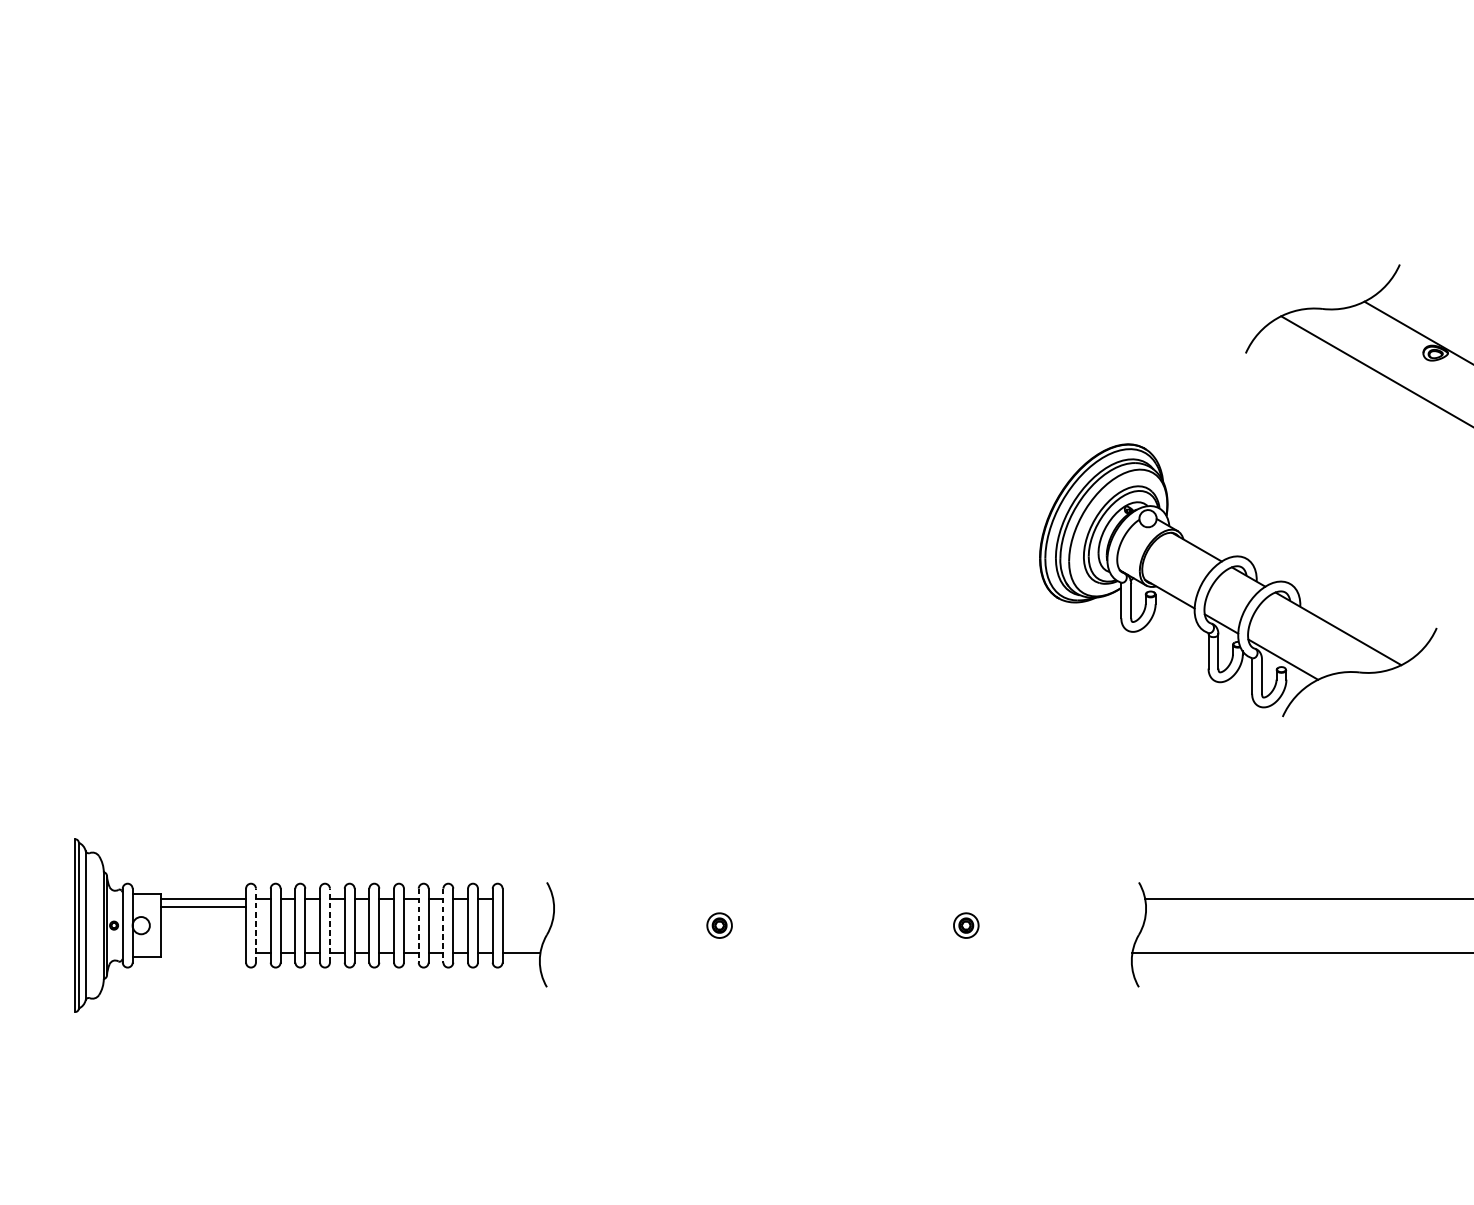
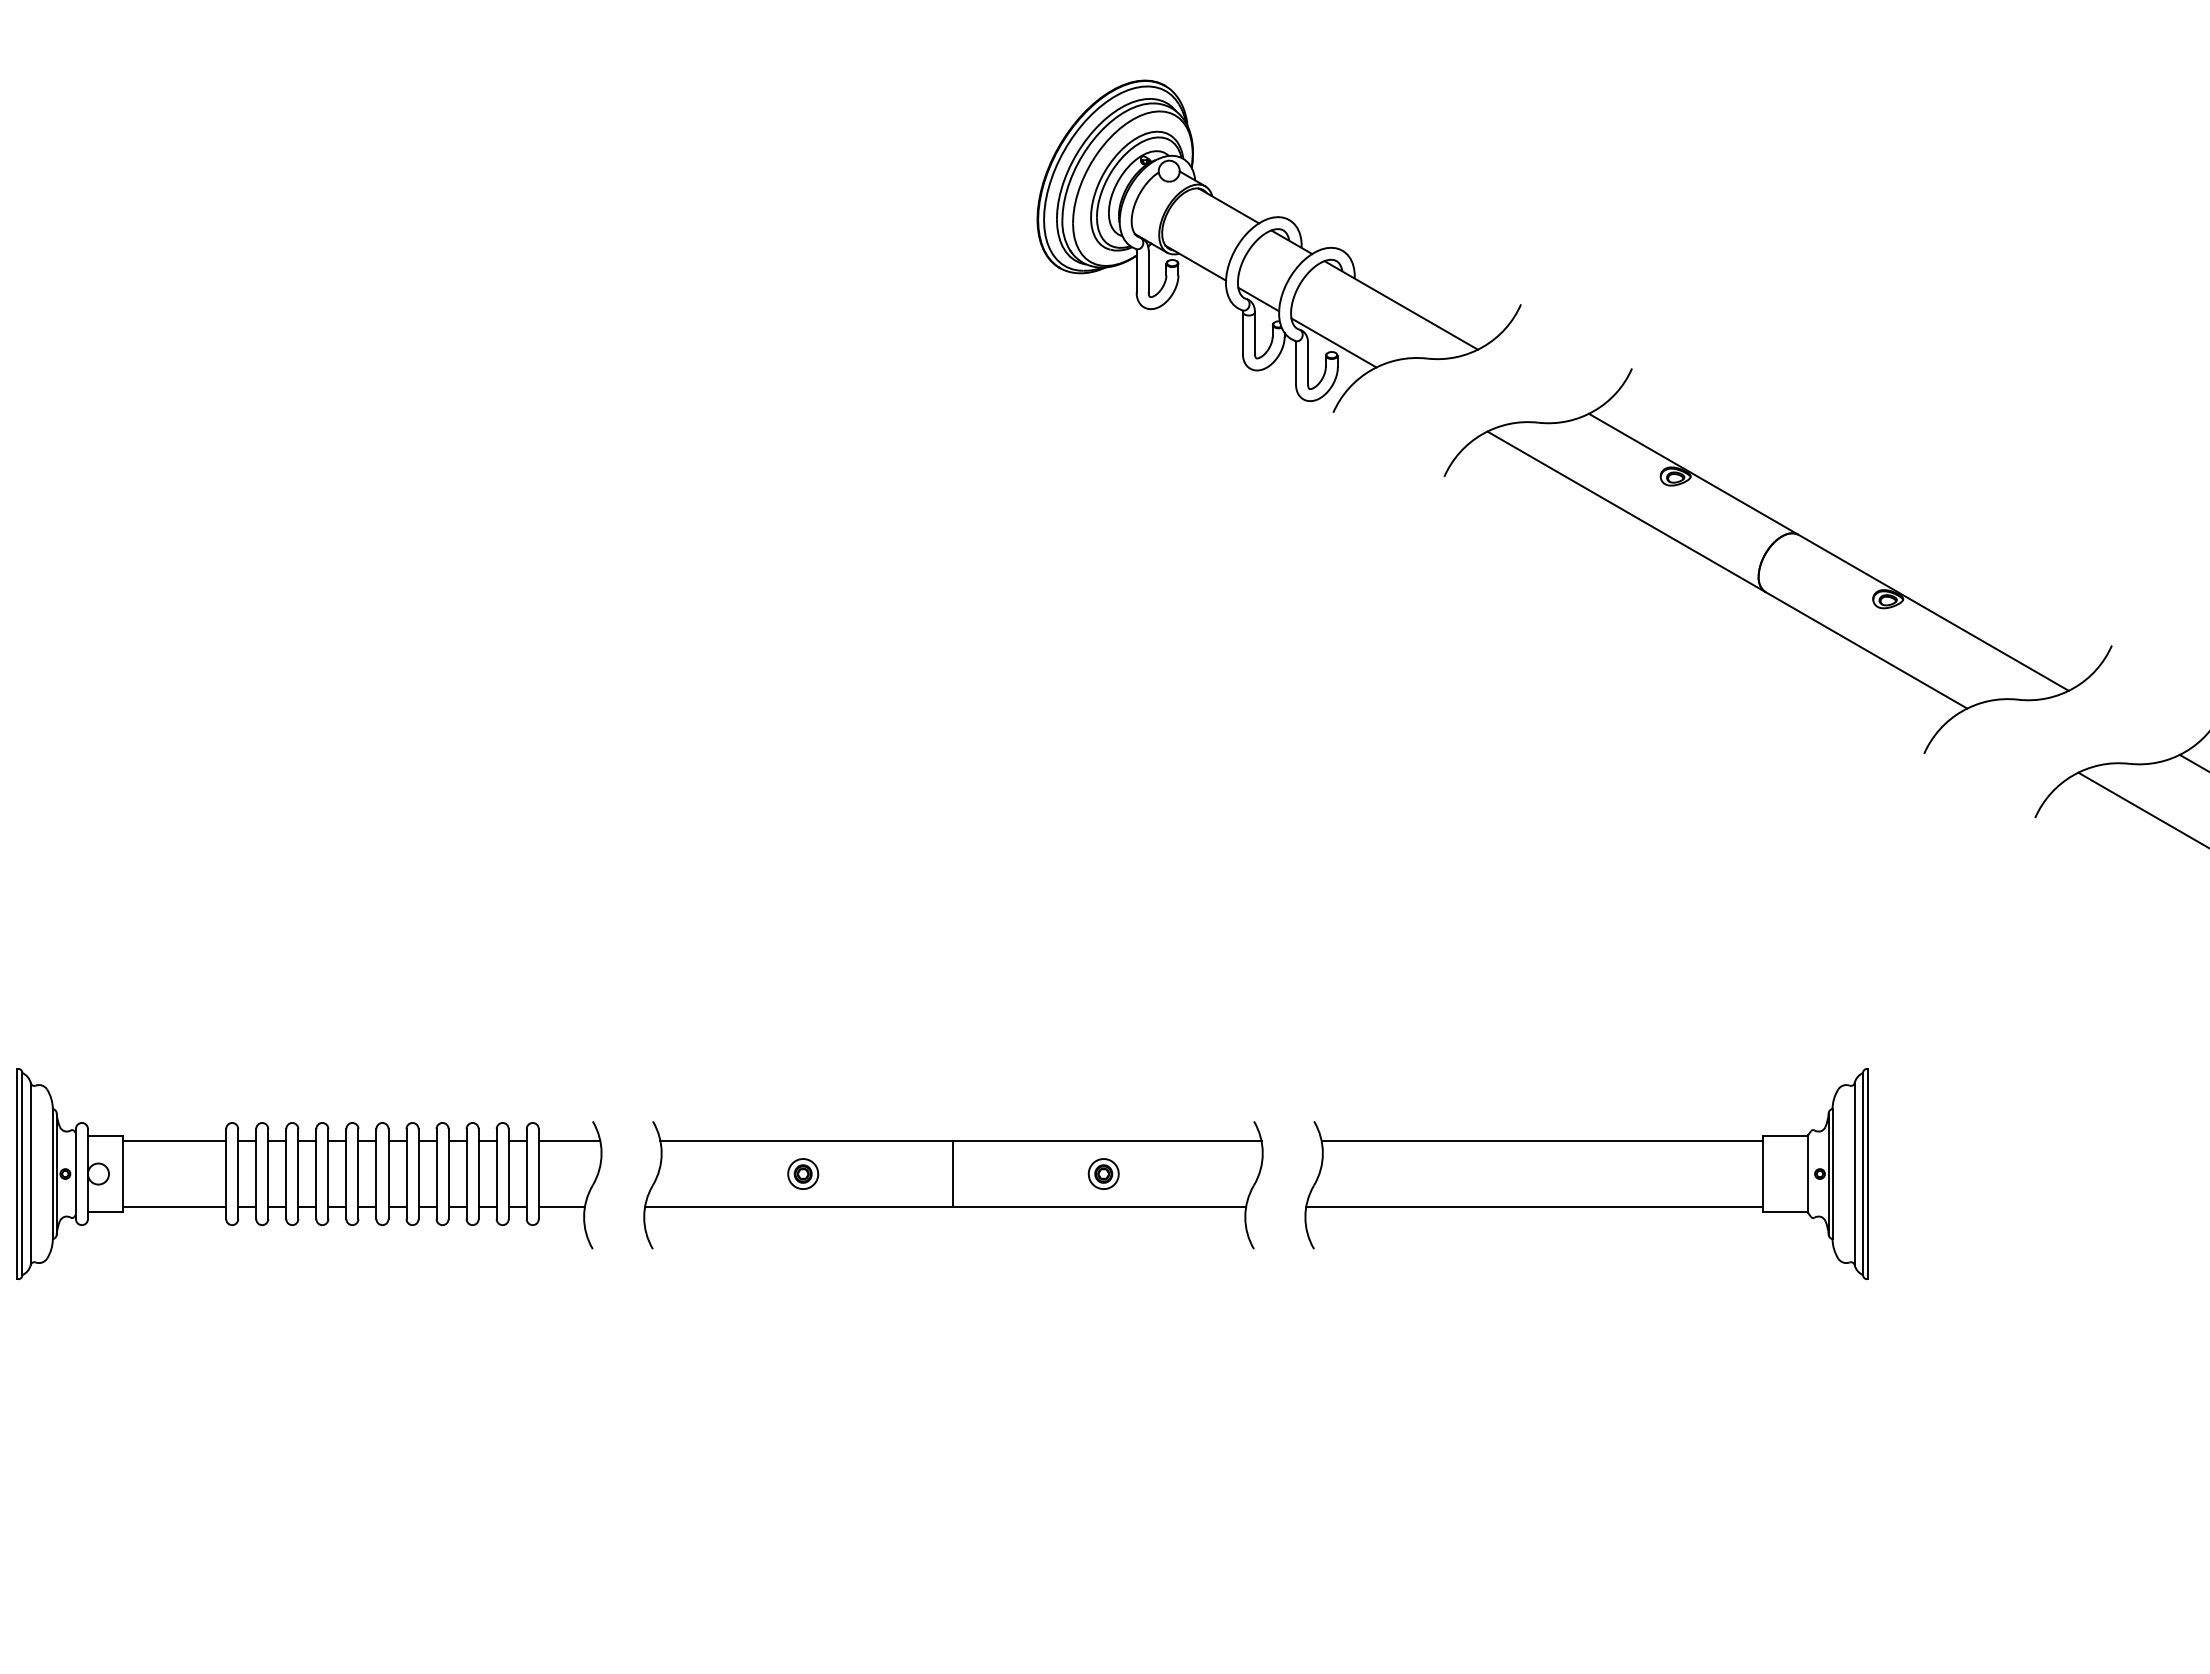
part: (1237, 579) -> (1278, 245), moved
line: (527, 898) -> (569, 1141), added
line: (203, 907) -> (174, 1207), moved
line: (256, 925) -> (238, 1173), dashed -> solid
line: (330, 925) -> (328, 1173), dashed -> solid
line: (418, 926) -> (436, 1174), dashed -> solid
line: (443, 926) -> (466, 1174), dashed -> solid
part: (842, 935) -> (953, 1185), added

